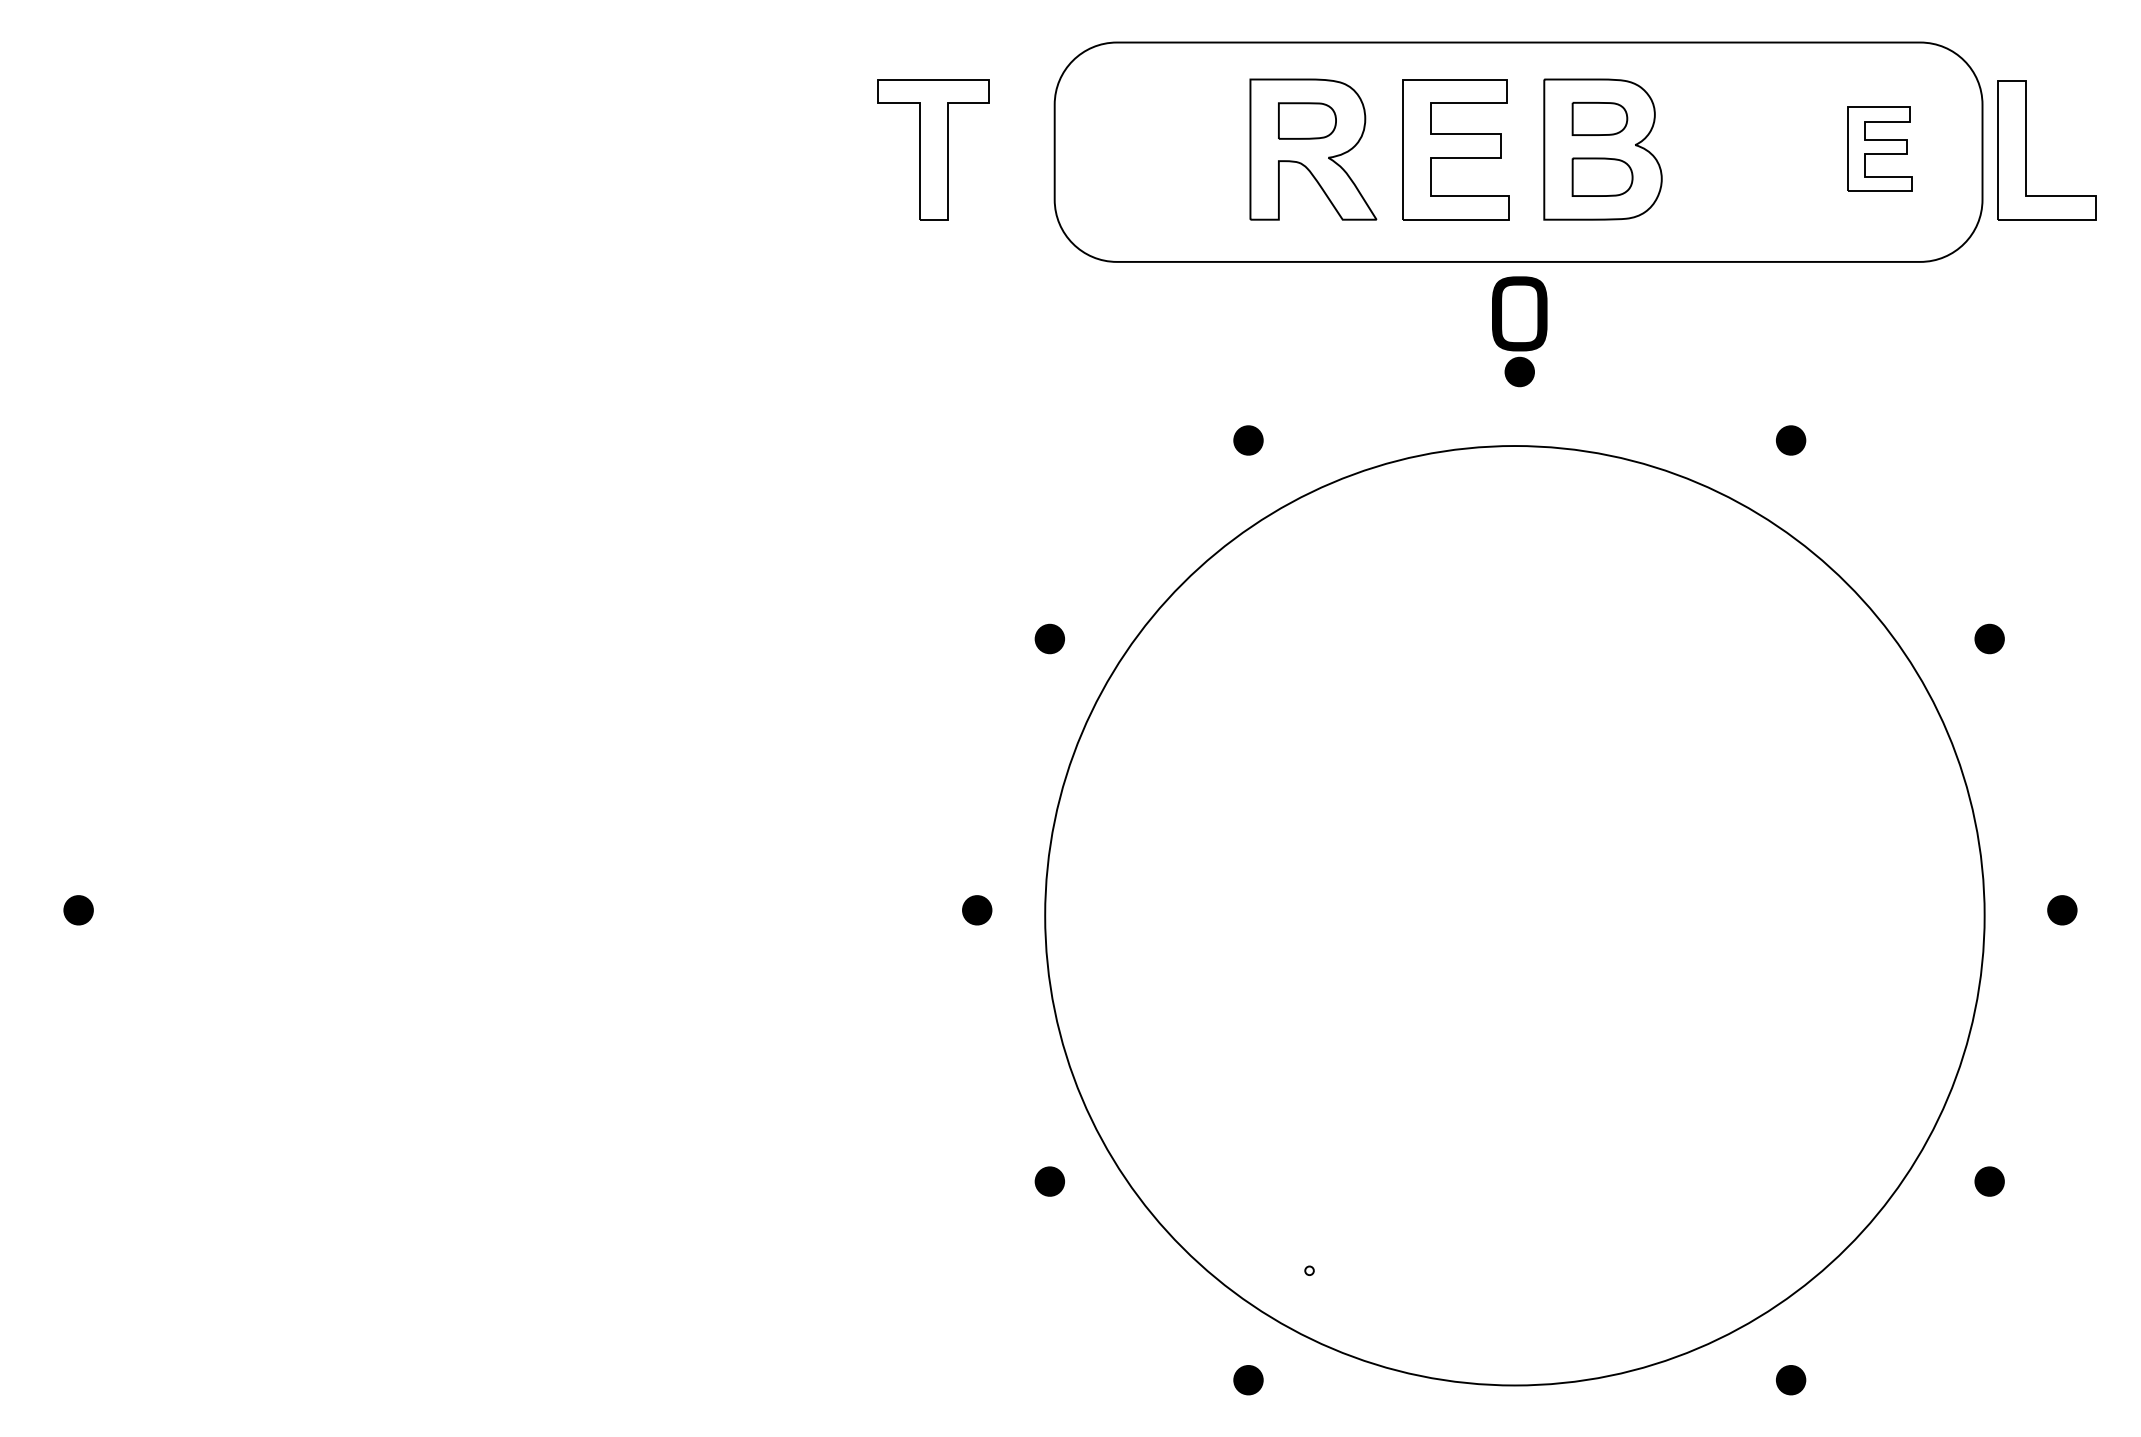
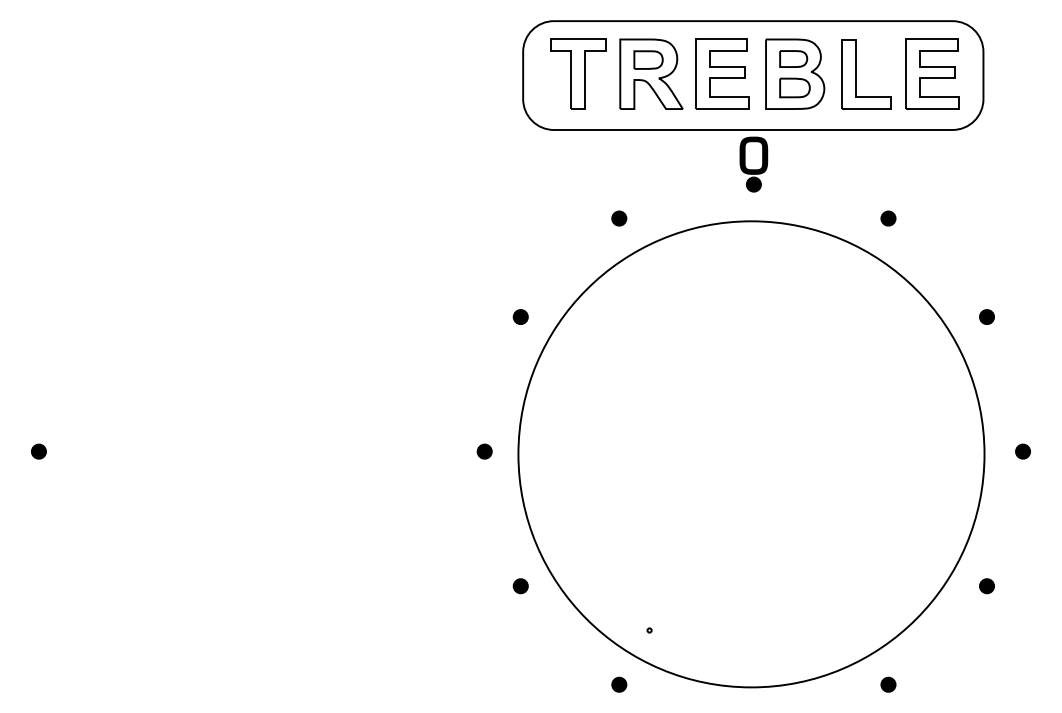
part: (934, 148) -> (578, 73), moved
part: (1879, 148) -> (932, 73), size x1.67
part: (2026, 150) -> (856, 74), moved

